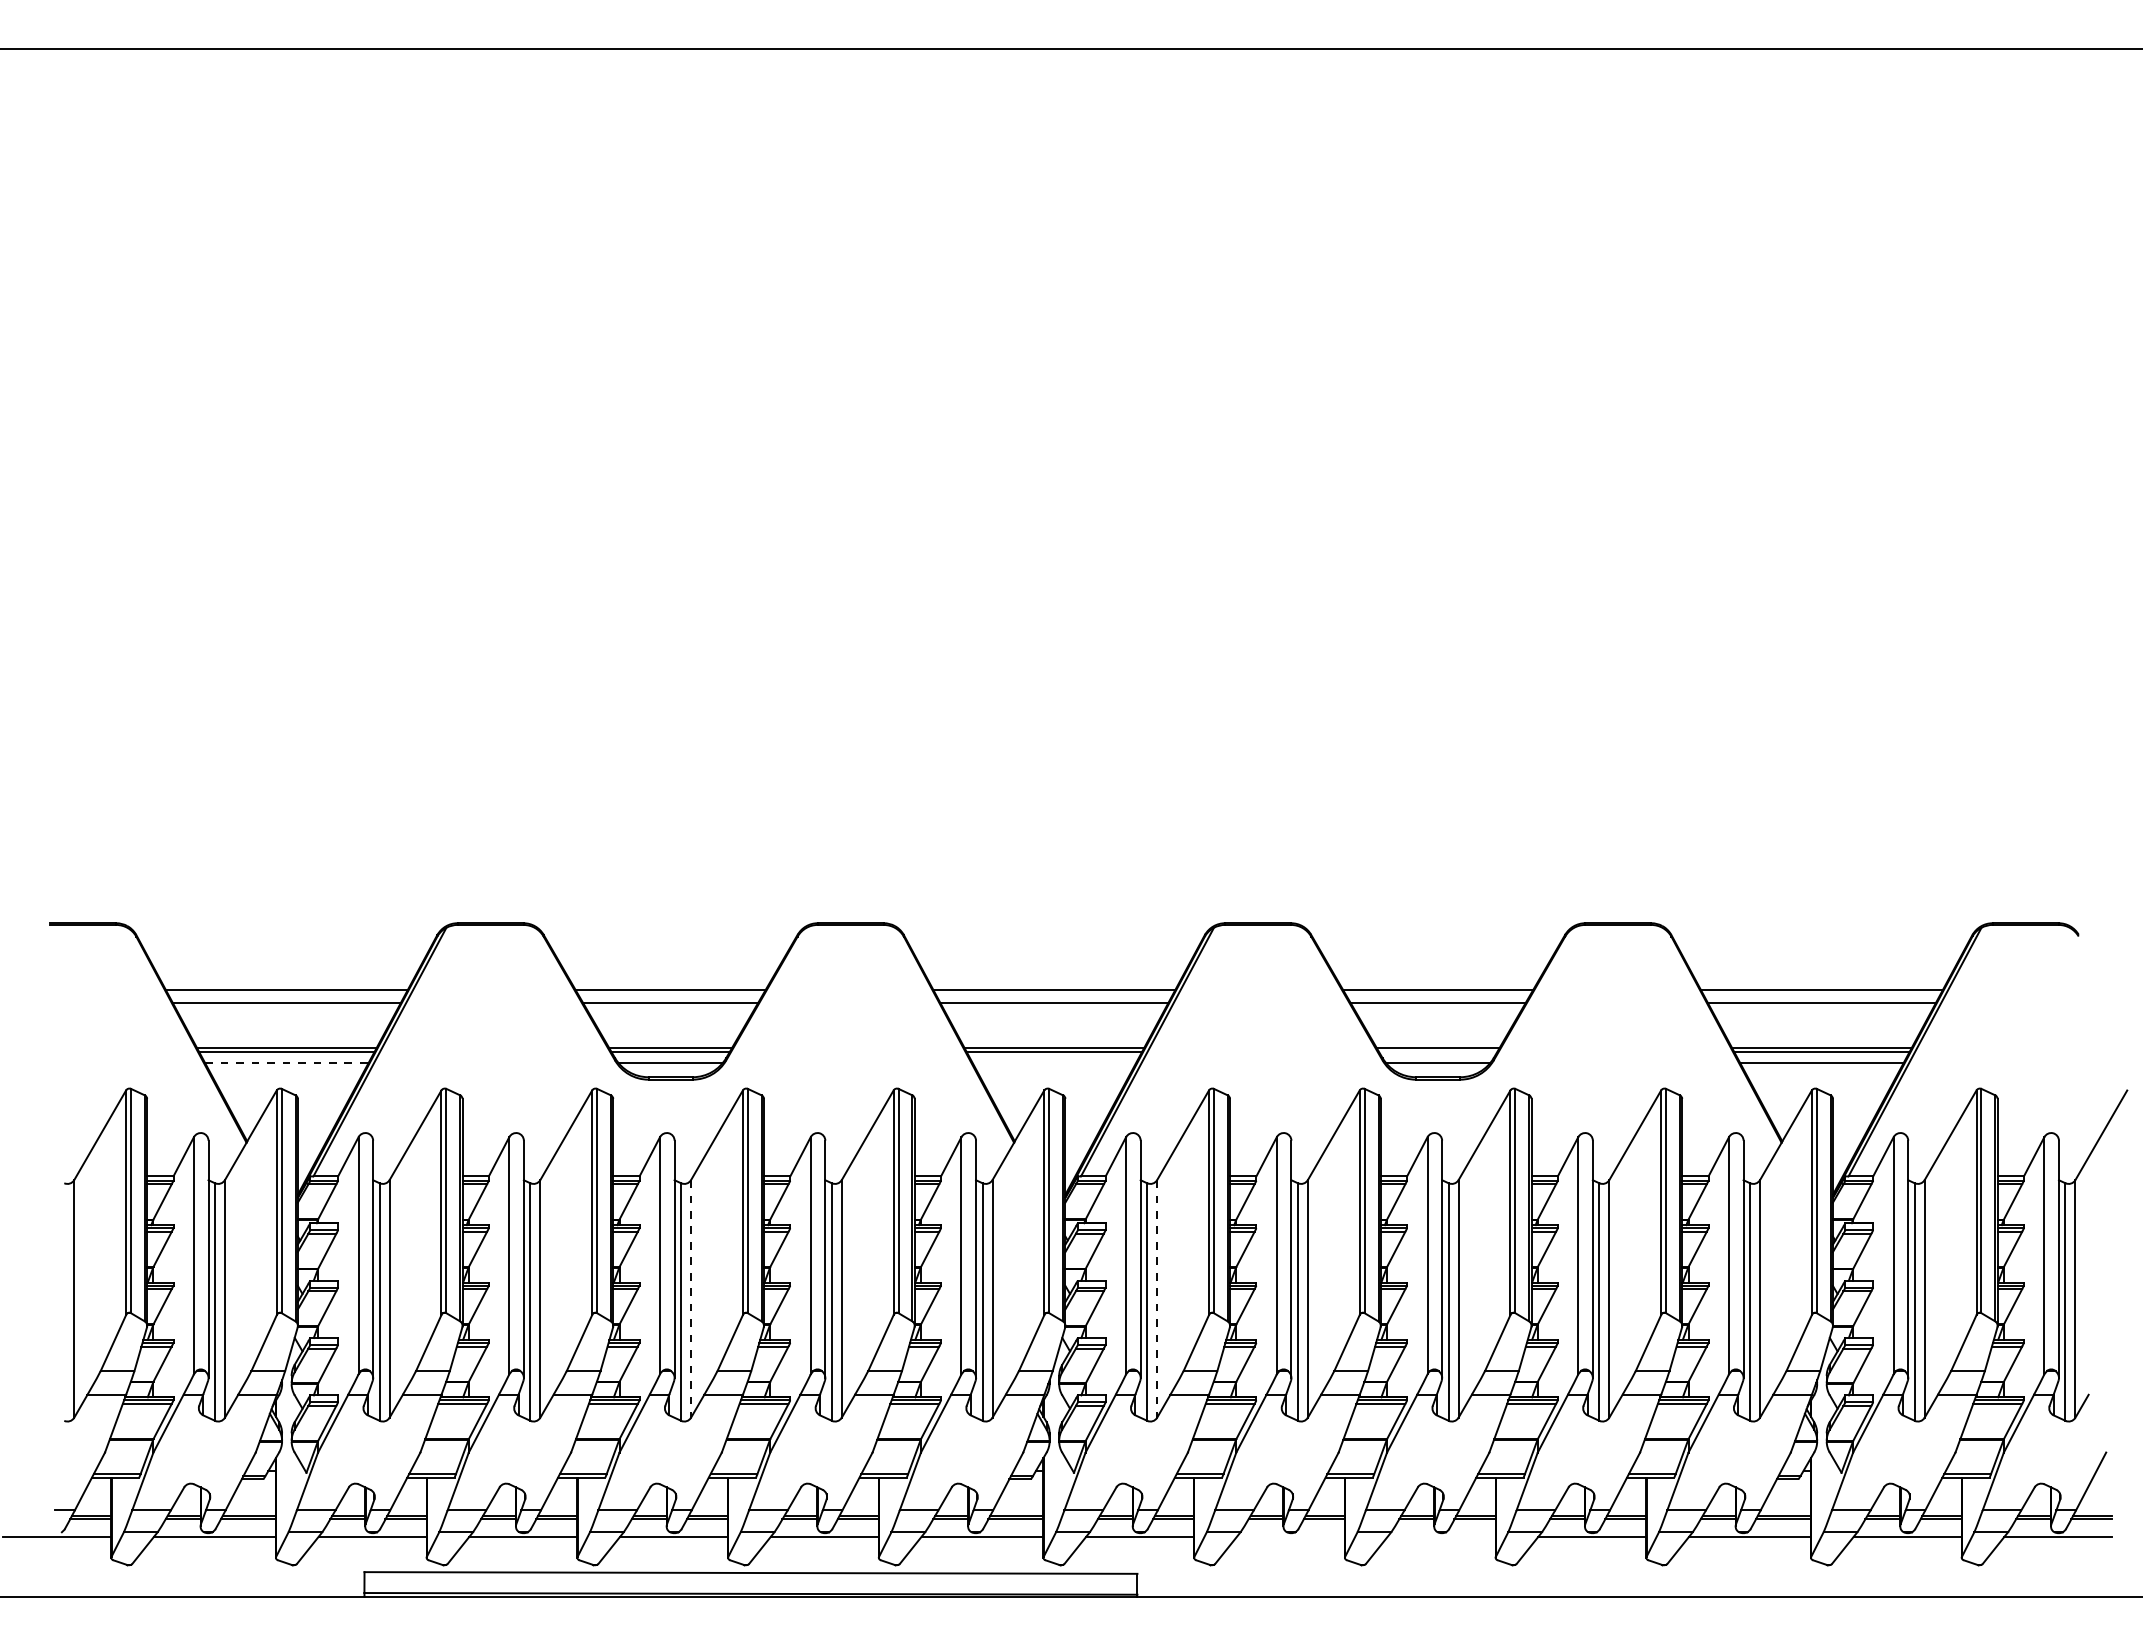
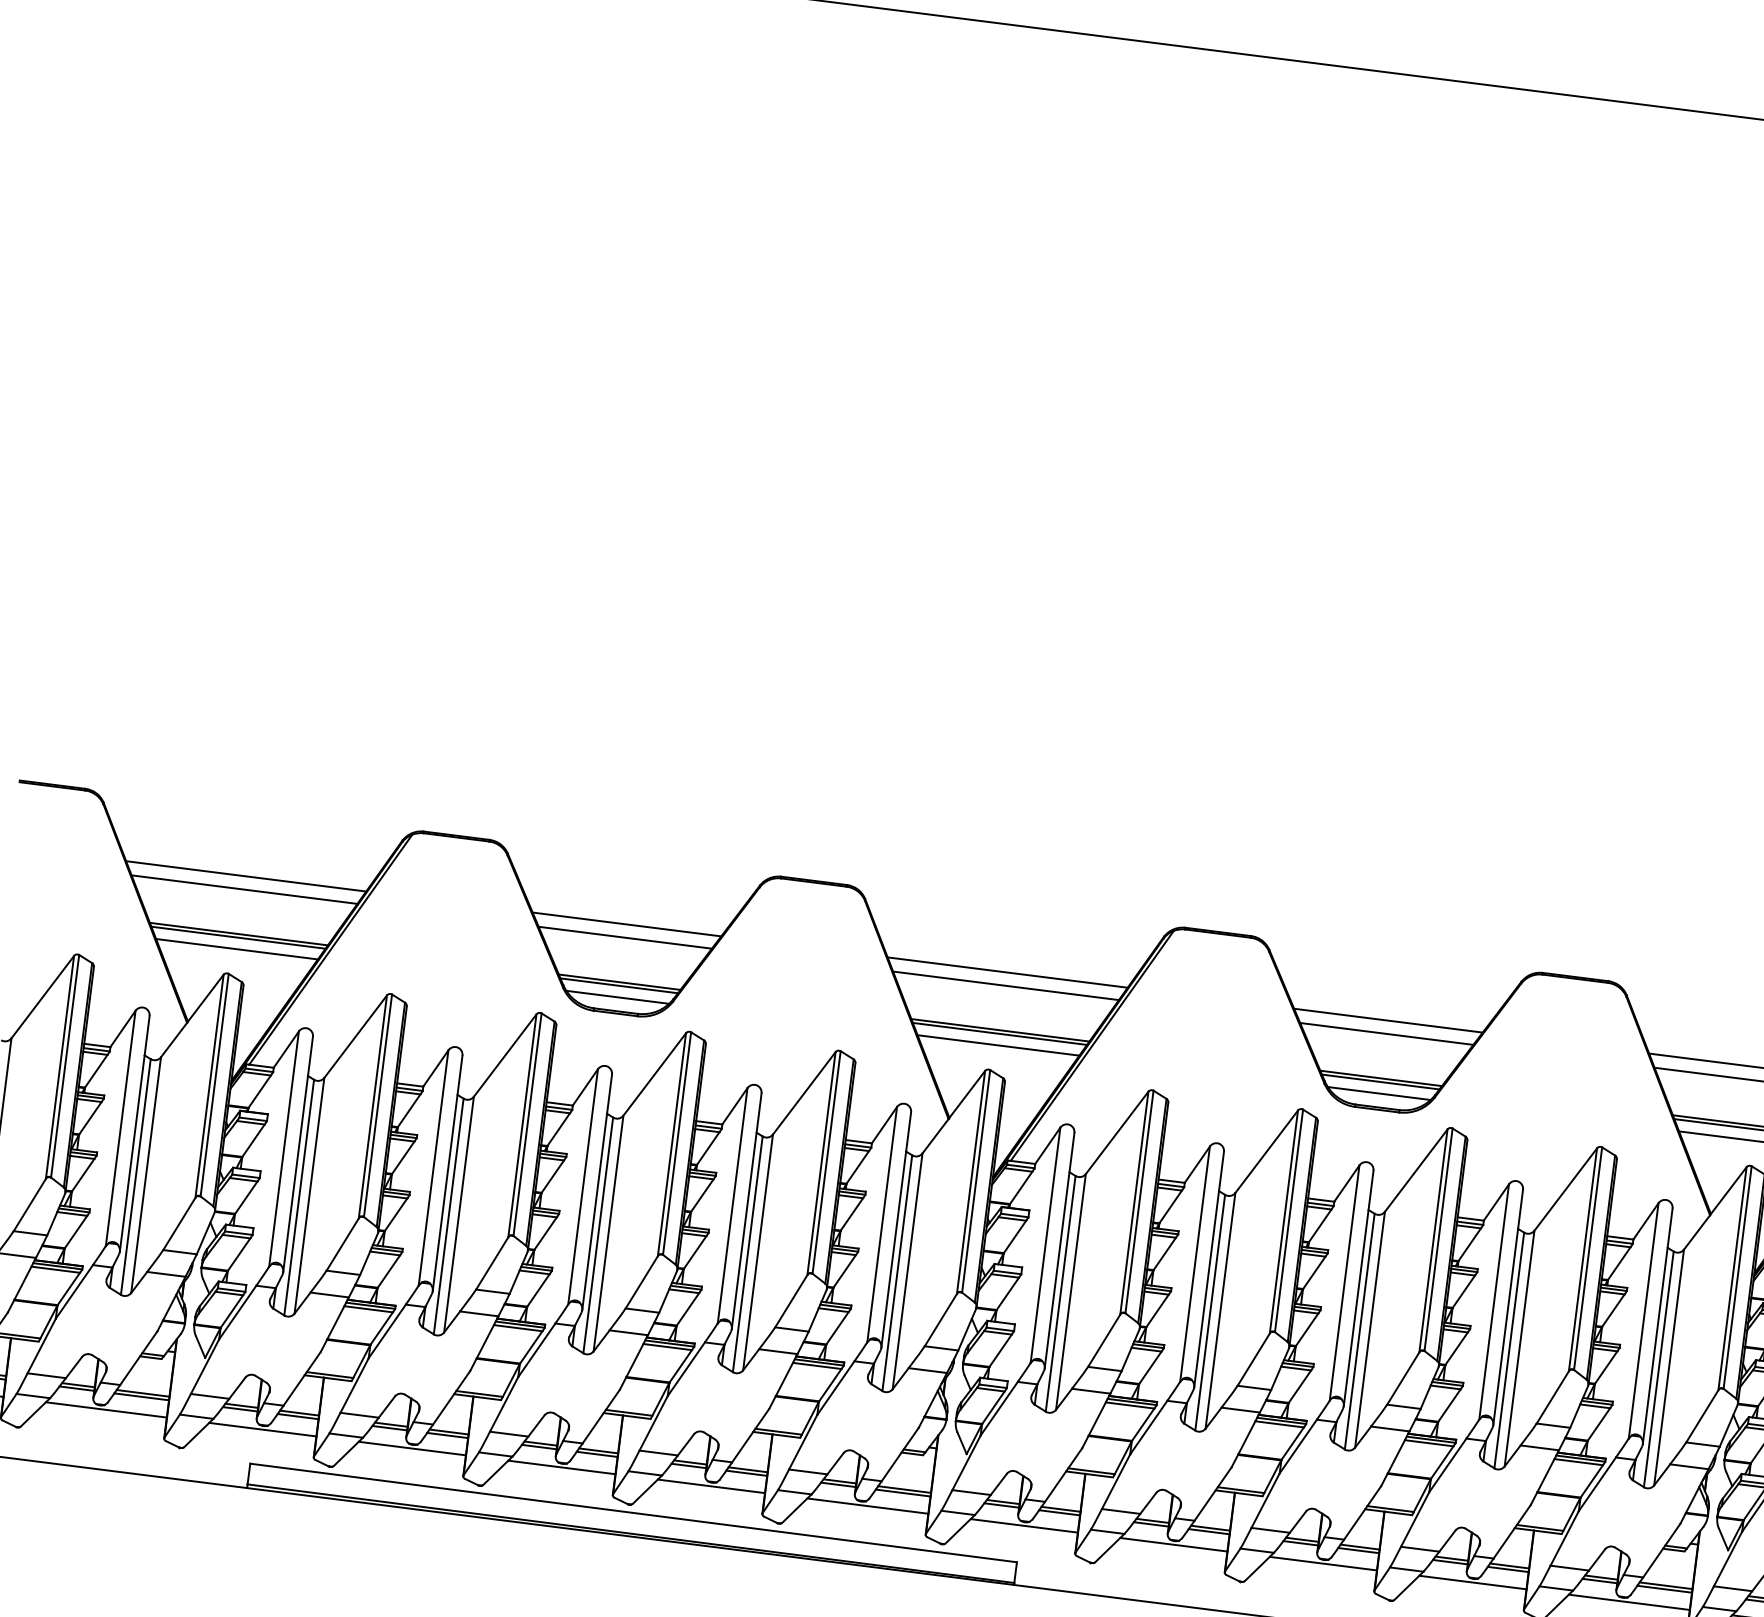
line: (1437, 1051) -> (1380, 1081), added
line: (286, 1063) -> (236, 949), dashed -> solid
line: (1053, 1063) -> (997, 1045), added
line: (691, 1298) -> (608, 1233), dashed -> solid
line: (1157, 1298) -> (1071, 1291), dashed -> solid
line: (1290, 1536) -> (1173, 1544), added
line: (1441, 1536) -> (1323, 1563), added

